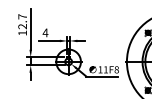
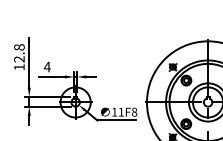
text: (22, 16) -> (19, 47), 12.7 -> 12.8

